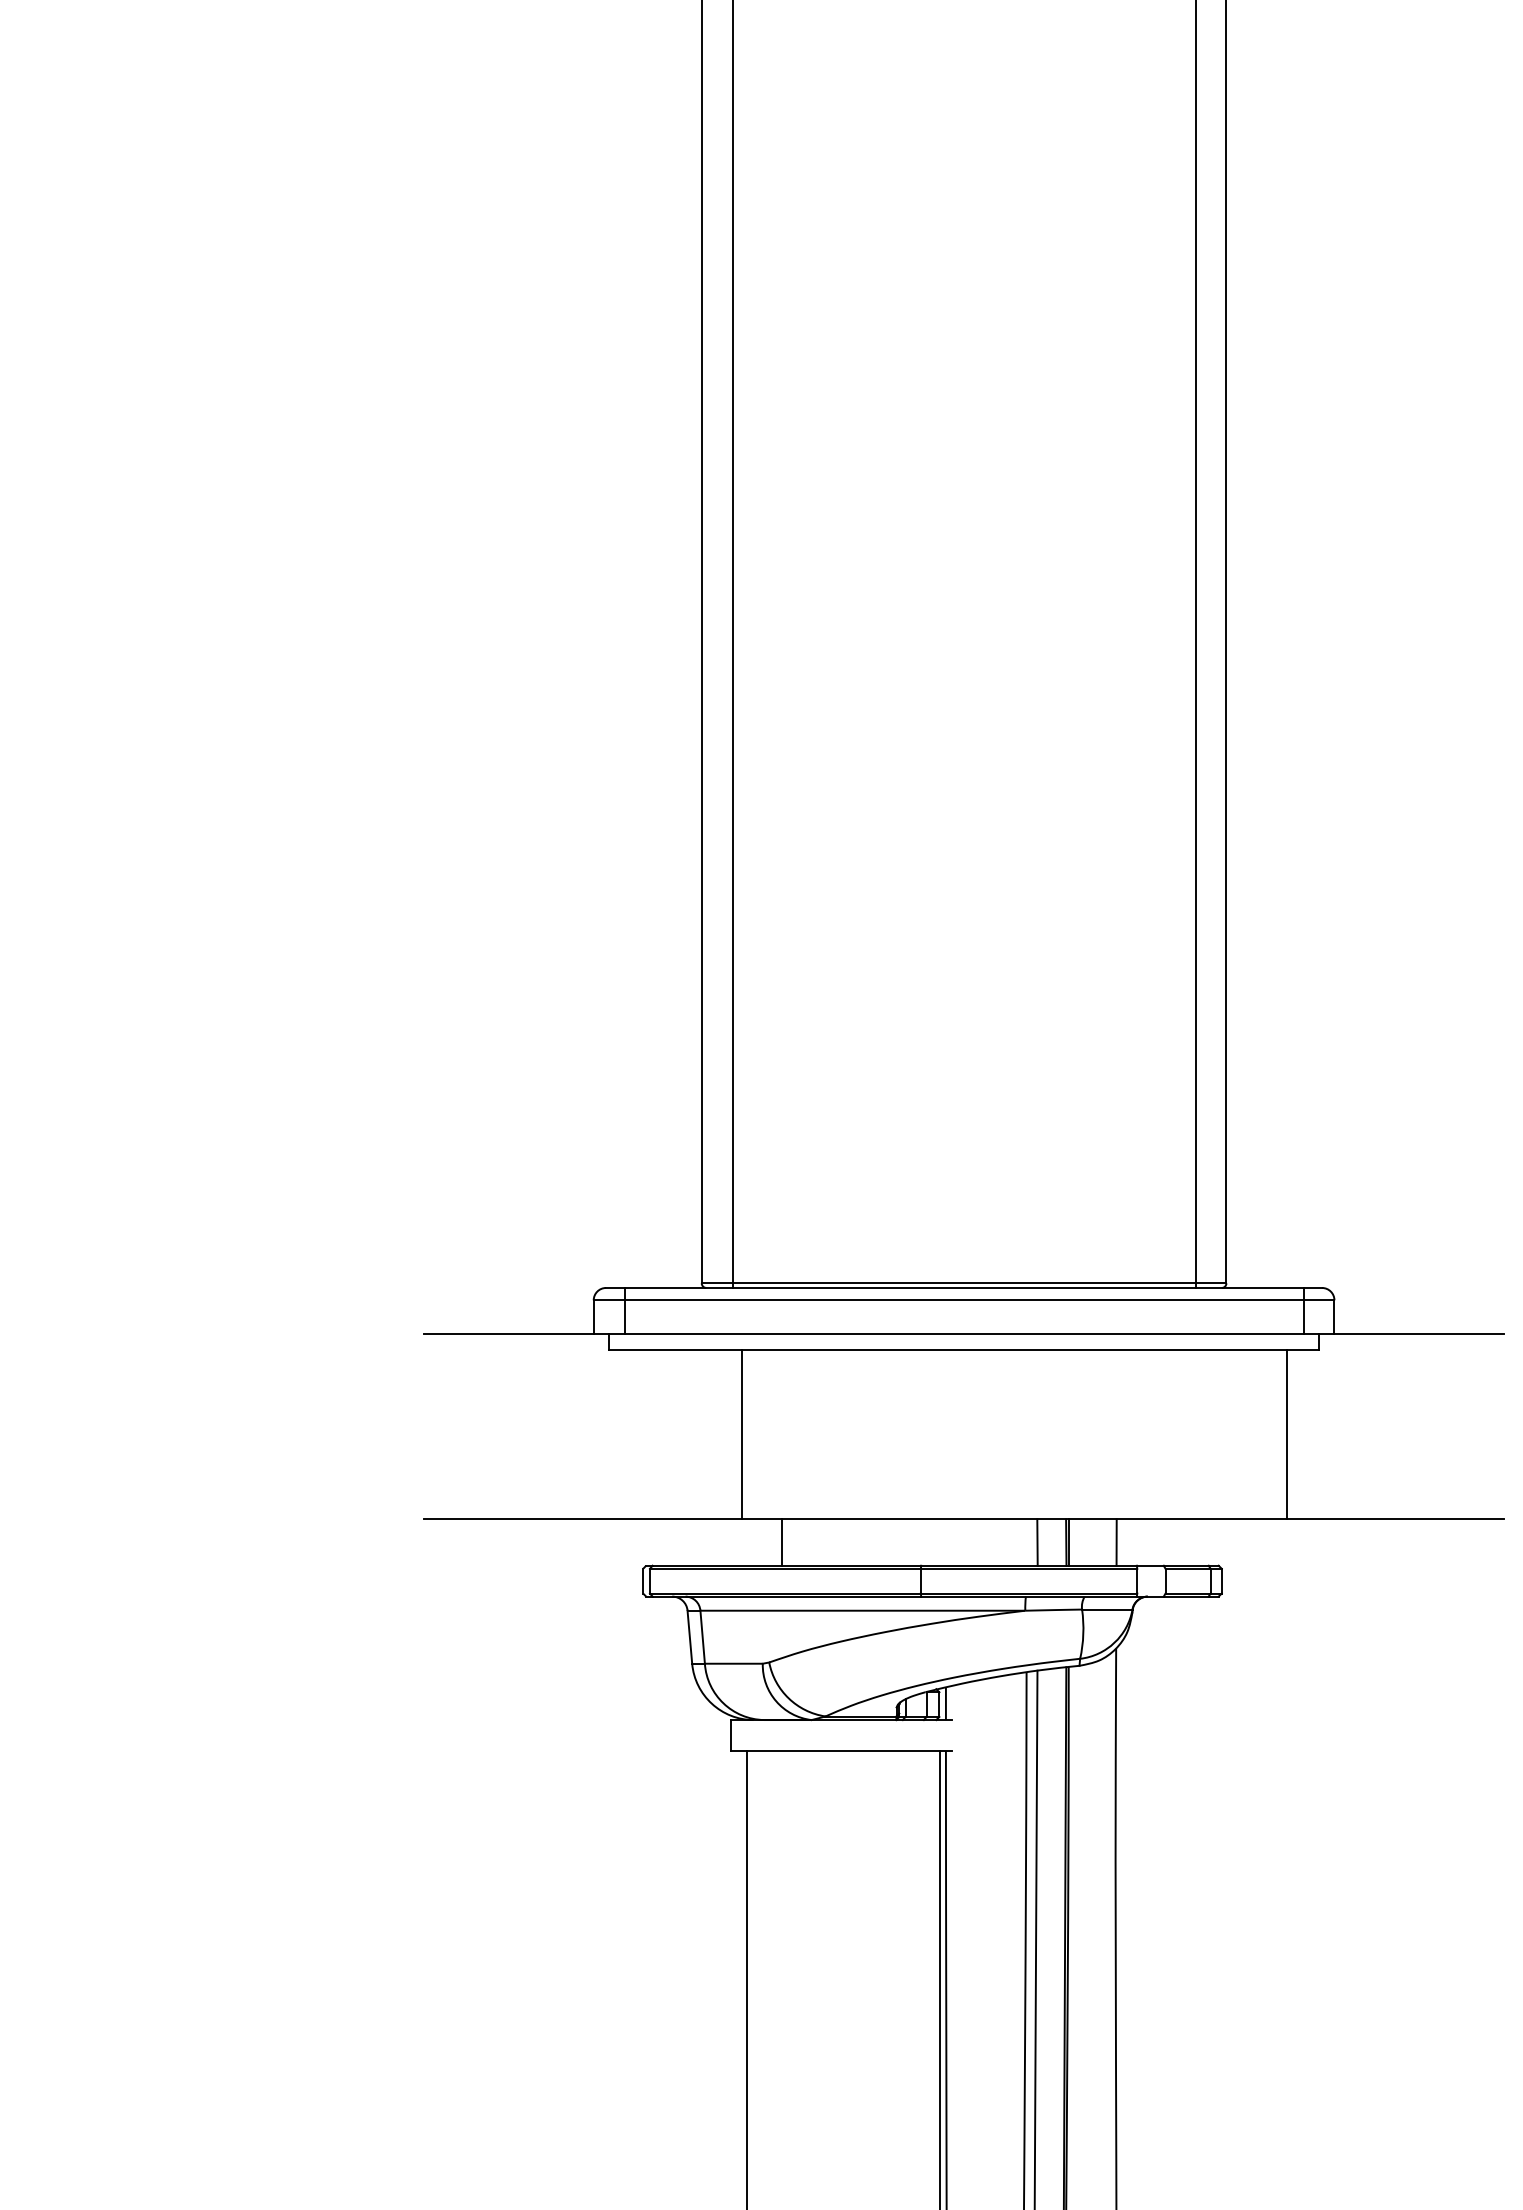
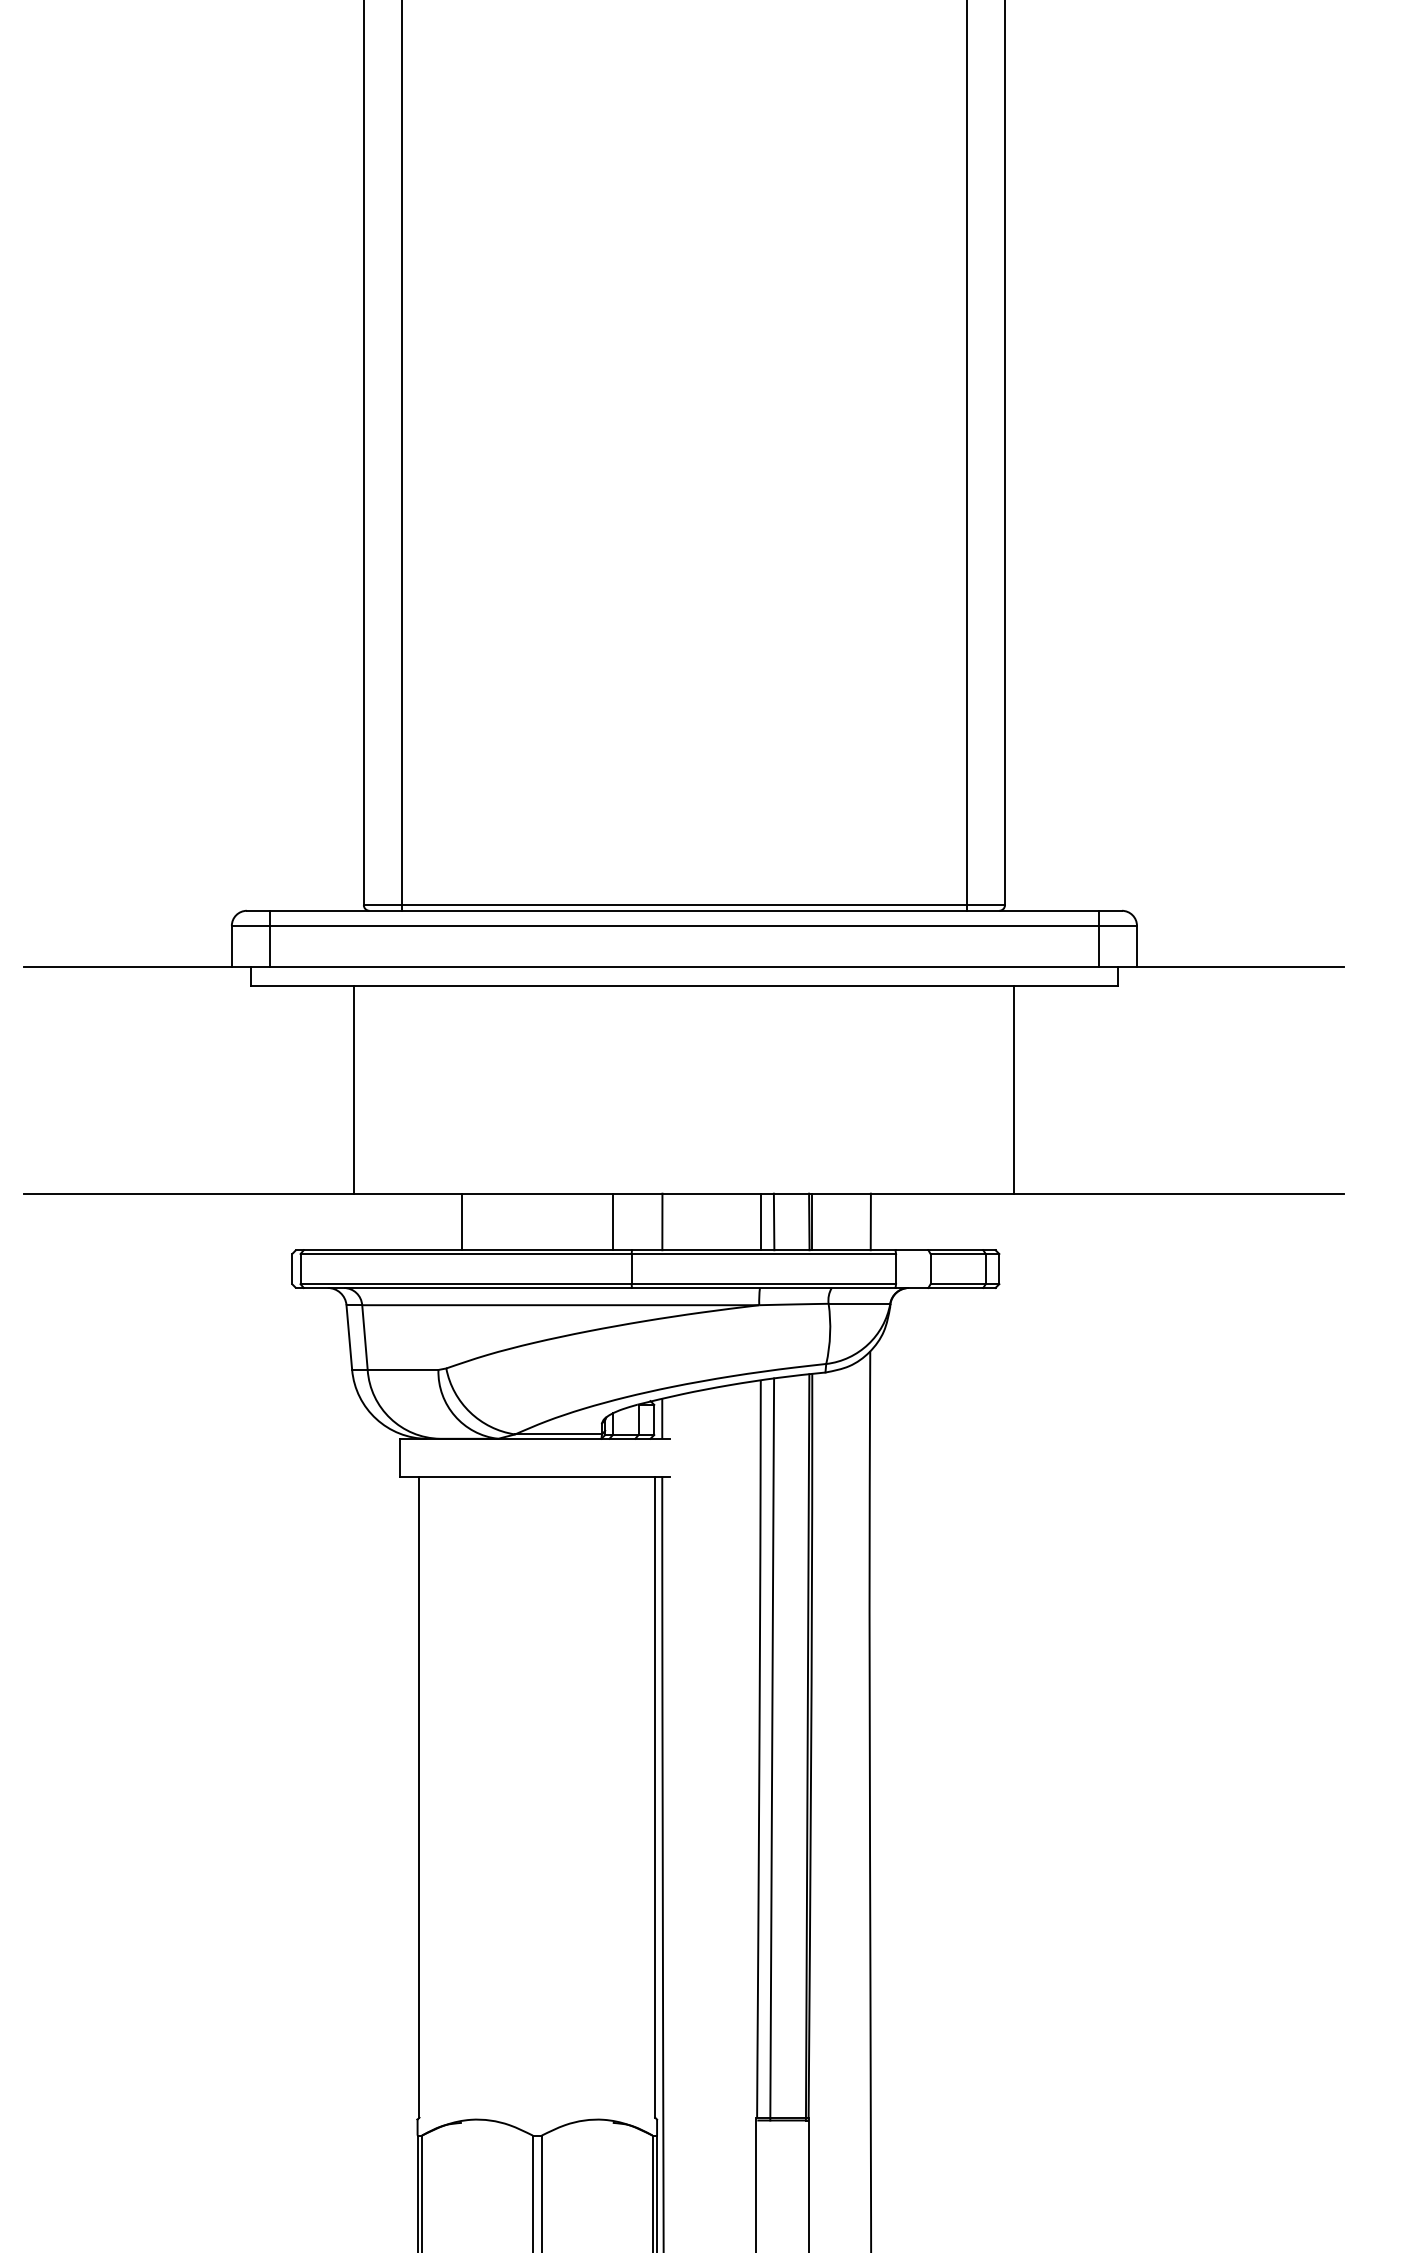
line: (742, 1434) -> (354, 1089), moved
line: (1287, 1434) -> (1014, 1089), moved
line: (905, 1542) -> (612, 1221), added
line: (946, 1542) -> (662, 1221), added
line: (1026, 1542) -> (760, 1221), added

